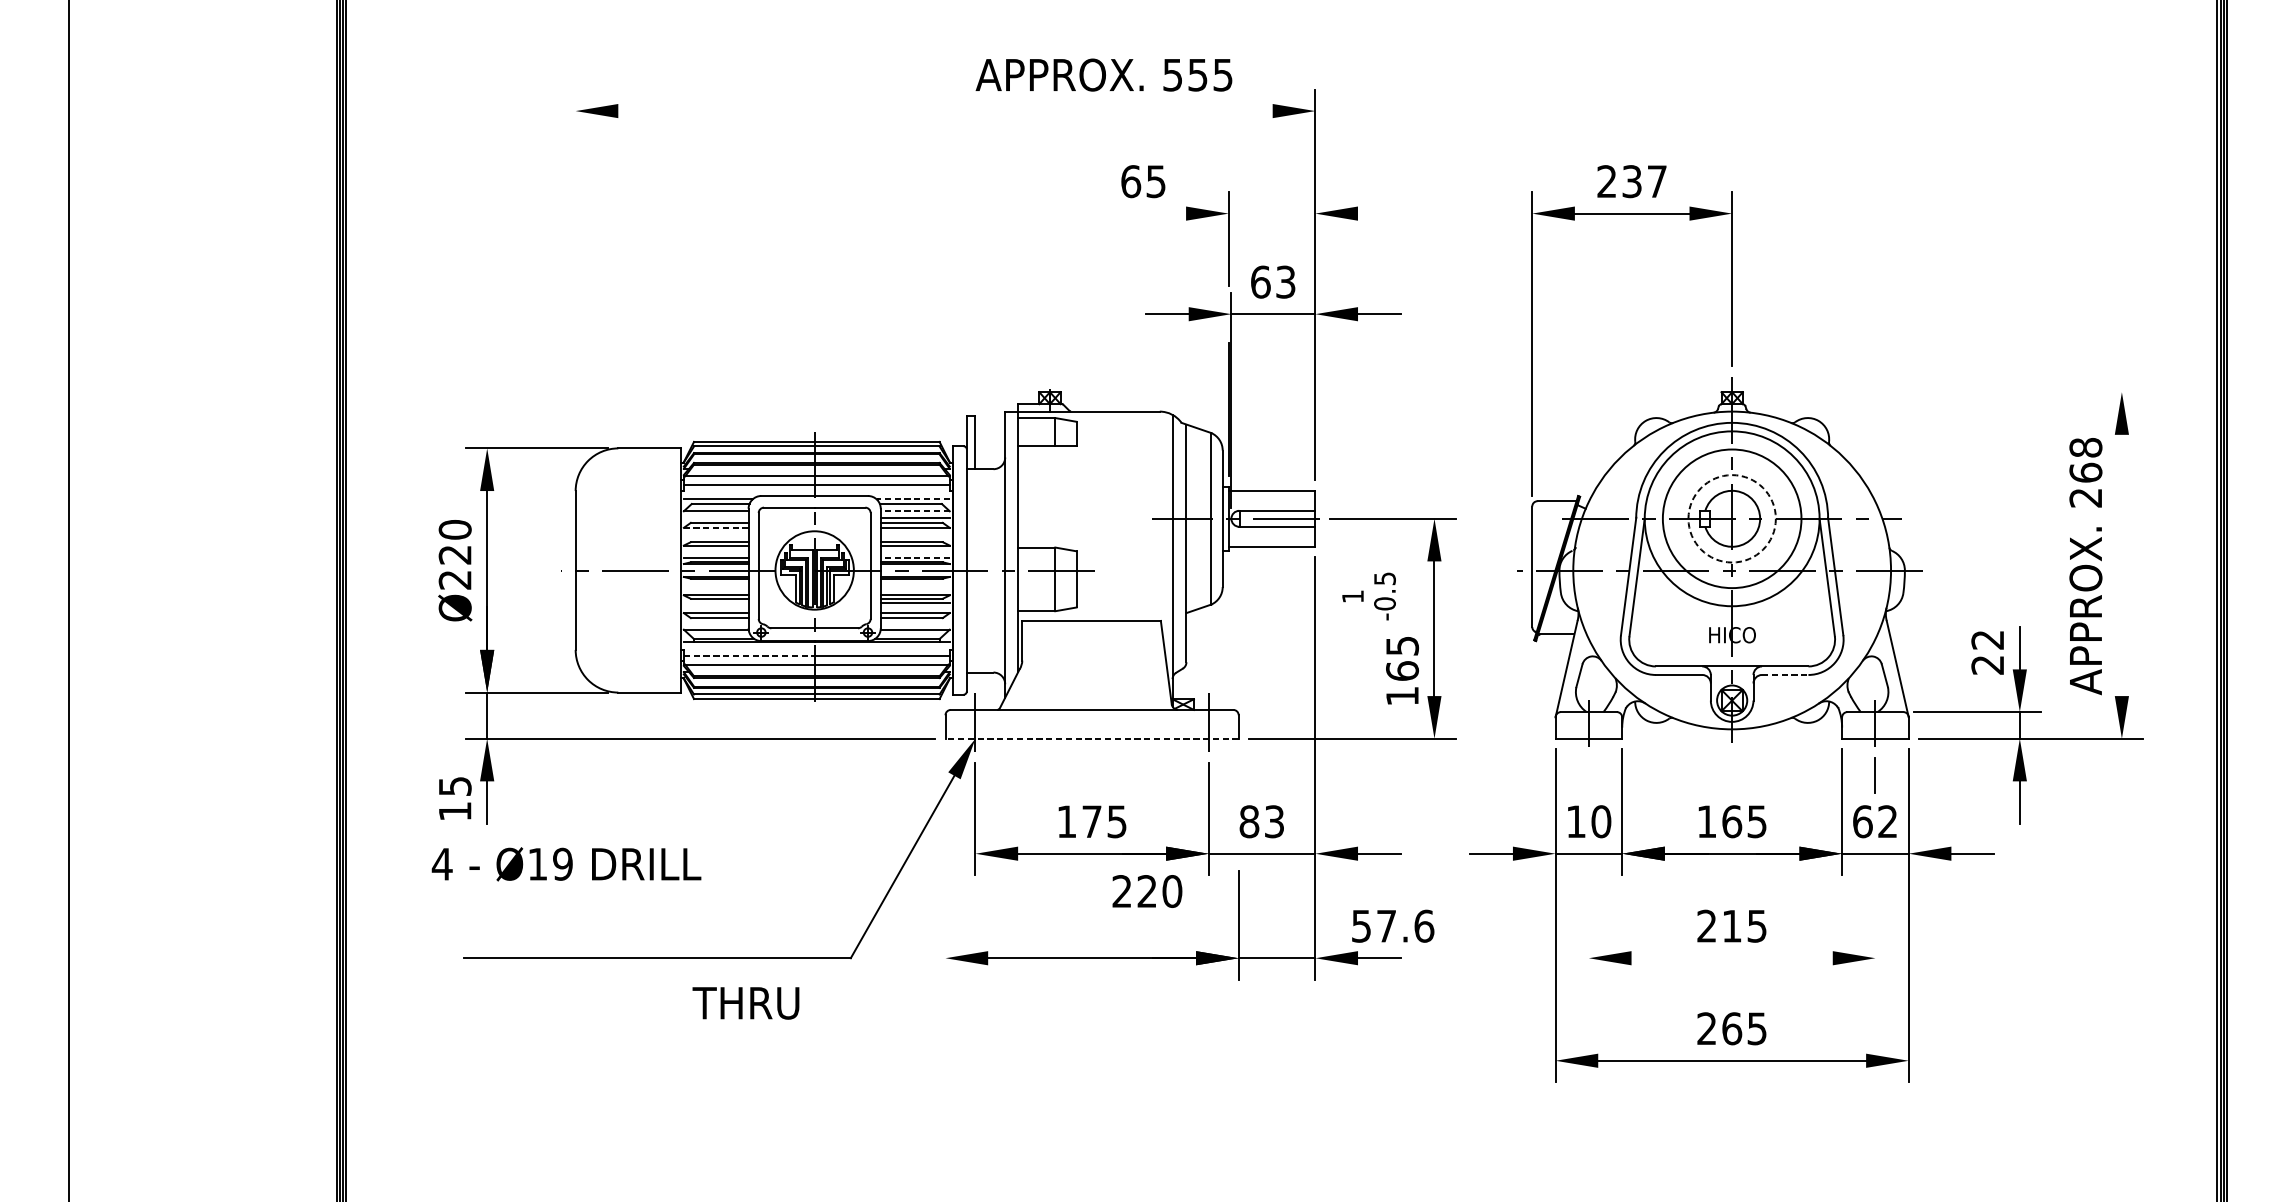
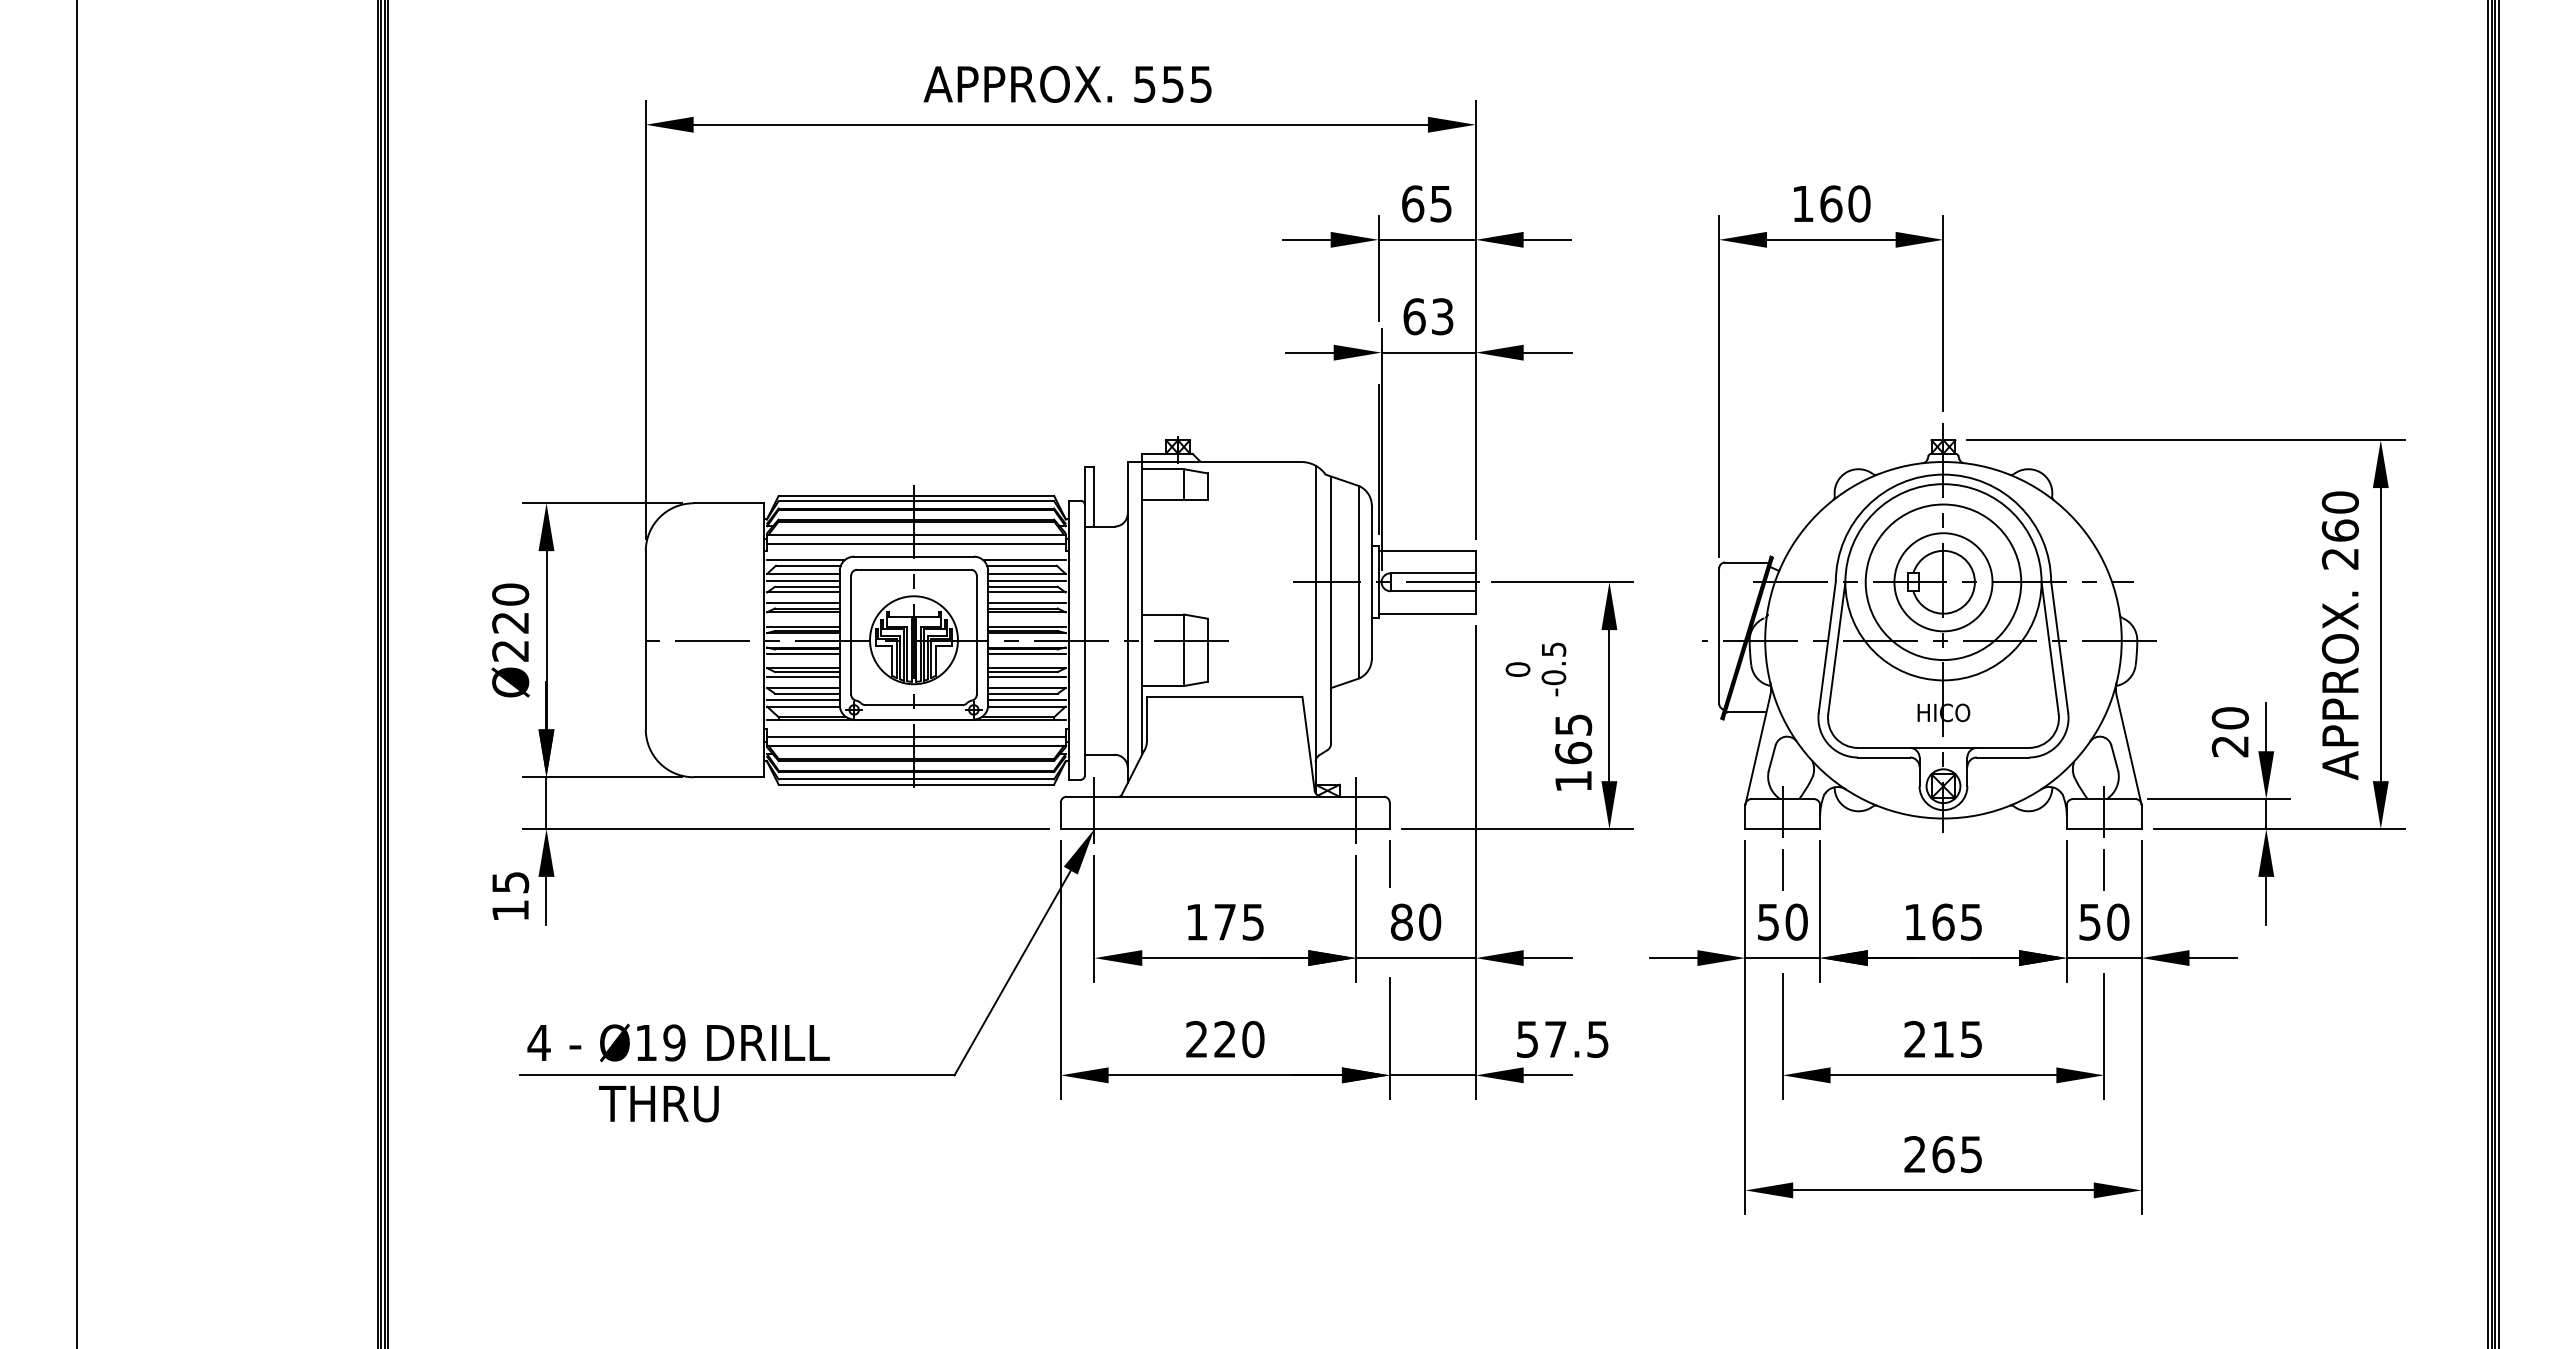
text: (1103, 74) -> (1067, 83), moved
line: (945, 110) -> (1060, 124), added
text: (1143, 181) -> (1426, 203), moved
text: (1632, 181) -> (1831, 203), 237 -> 160
line: (1164, 213) -> (1306, 239), added
line: (1271, 213) -> (1426, 239), added
line: (1379, 213) -> (1547, 239), added
line: (575, 284) -> (645, 319), added
line: (1947, 392) -> (2185, 440), added
text: (2085, 447) -> (2340, 502), 268 -> 260
line: (912, 499) -> (1023, 560), dashed -> solid
line: (914, 510) -> (1026, 573), dashed -> solid
line: (716, 517) -> (803, 580), added
circle: (1732, 519) -> (1943, 582), dashed -> solid
line: (716, 527) -> (803, 592), dashed -> solid
line: (716, 537) -> (803, 603), added
line: (914, 537) -> (1026, 603), added
line: (914, 558) -> (1026, 626), dashed -> solid
line: (2121, 565) -> (2380, 634), added
line: (716, 582) -> (803, 653), added
line: (914, 582) -> (1026, 653), added
text: (1352, 596) -> (1517, 669), 1 -> 0
line: (716, 603) -> (803, 677), added
line: (716, 623) -> (803, 699), added
line: (914, 623) -> (1026, 699), added
text: (1987, 640) -> (2229, 718), 22 -> 20
line: (750, 656) -> (841, 736), dashed -> solid
line: (1785, 674) -> (2003, 757), dashed -> solid
line: (1091, 739) -> (1224, 829), dashed -> solid
line: (1238, 770) -> (1389, 864), added
line: (1588, 774) -> (1782, 869), added
text: (1274, 821) -> (1430, 921), 83 -> 80
text: (1875, 821) -> (2104, 921), 62 -> 50
text: (1576, 822) -> (1768, 922), 10 -> 50
text: (566, 863) -> (678, 1042), moved
line: (945, 864) -> (1060, 970), added
text: (1147, 891) -> (1225, 1039), moved
line: (1588, 923) -> (1782, 1036), added
line: (1875, 923) -> (2104, 1036), added
text: (1424, 926) -> (1598, 1039), 57.6 -> 57.5
line: (1732, 958) -> (1943, 1075), added
text: (745, 1003) -> (658, 1104), moved

